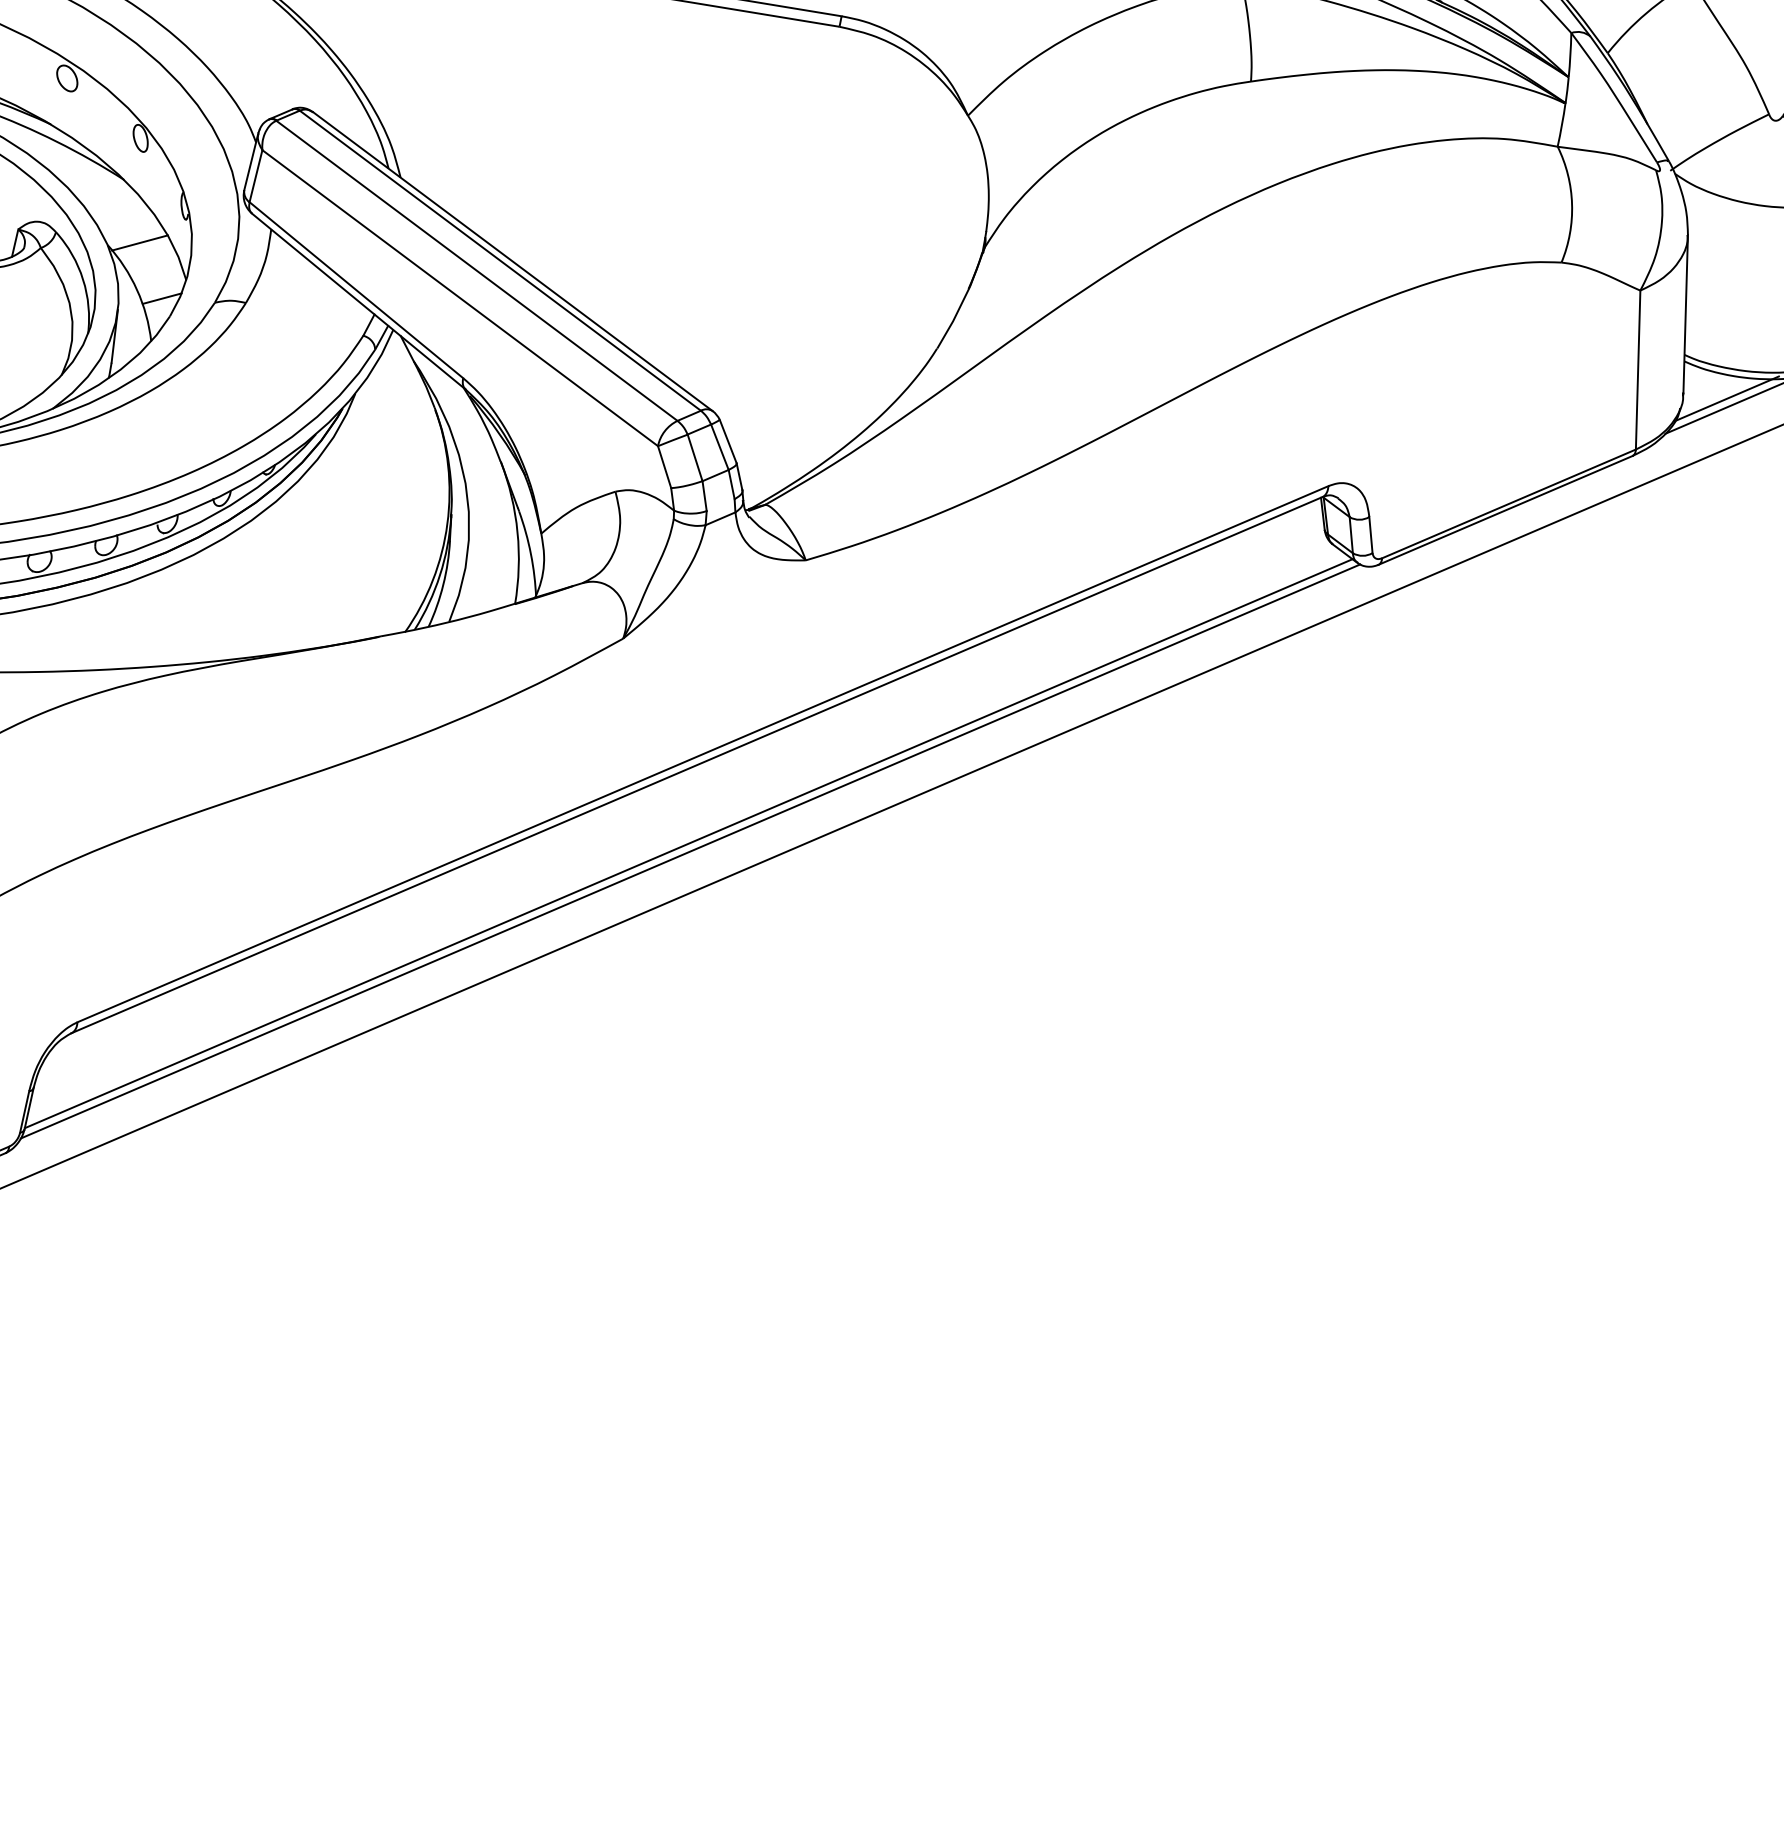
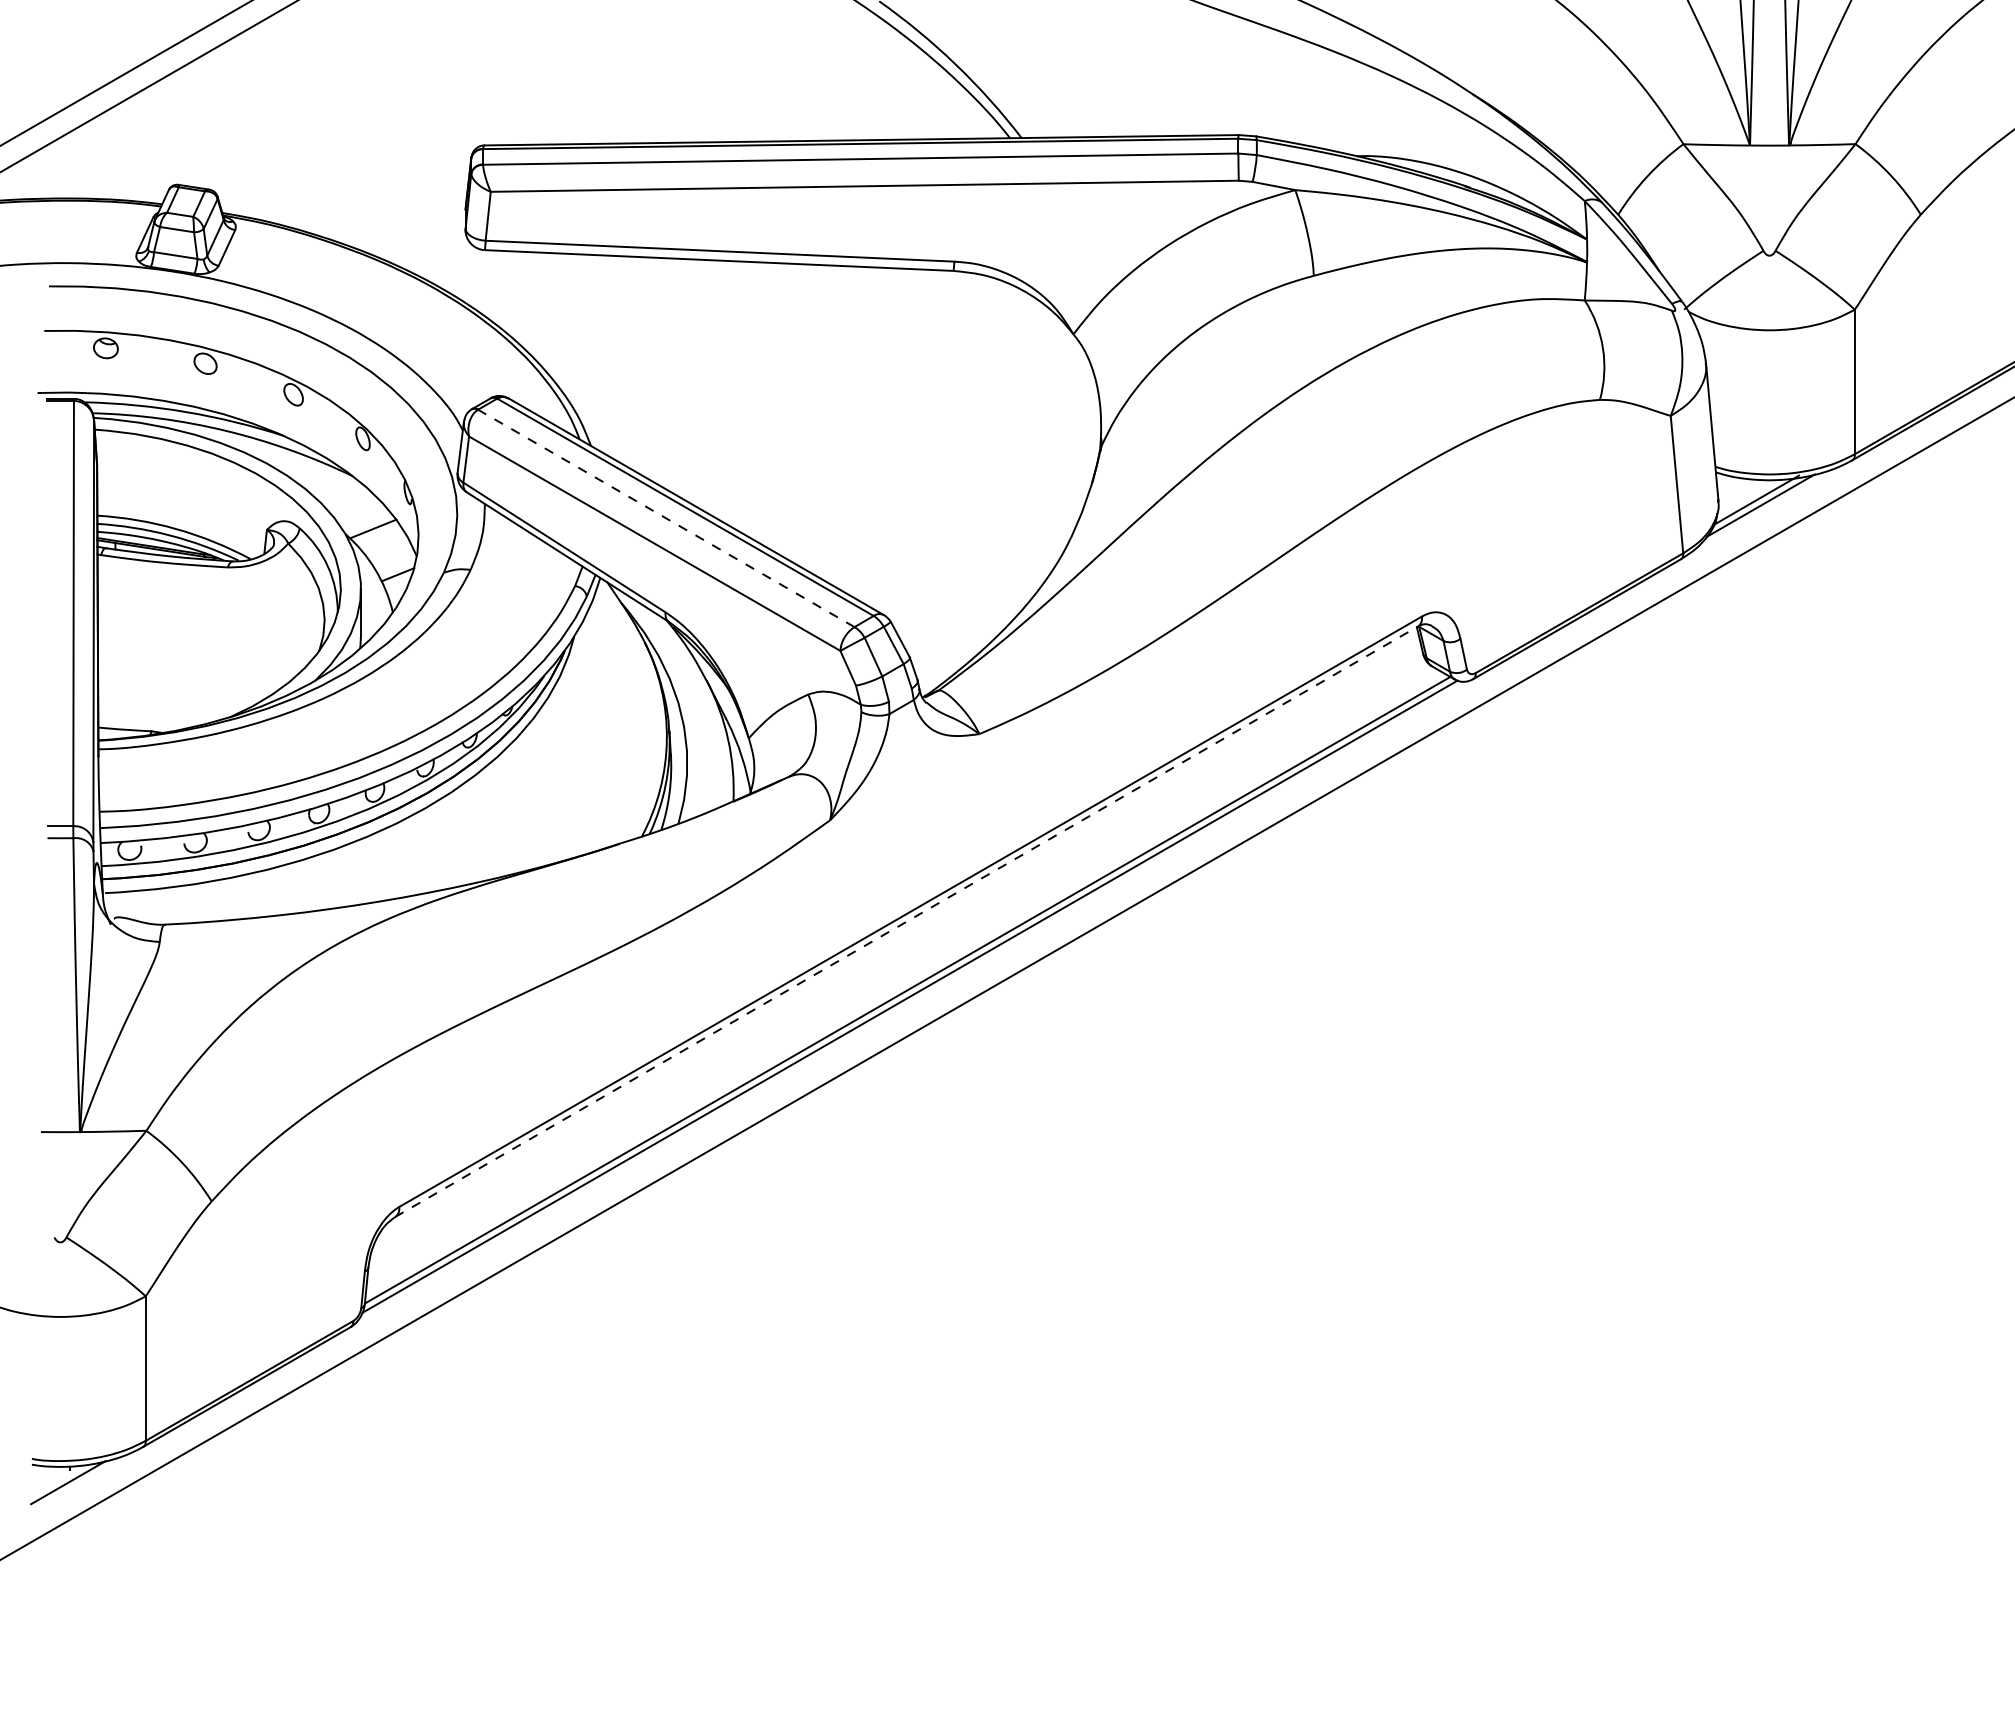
line: (475, 270) -> (665, 518), solid -> dashed
line: (696, 764) -> (906, 921), solid -> dashed

